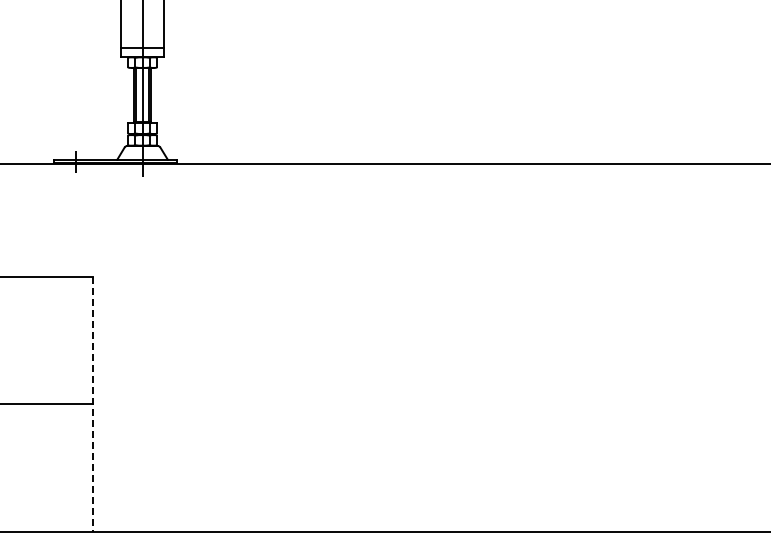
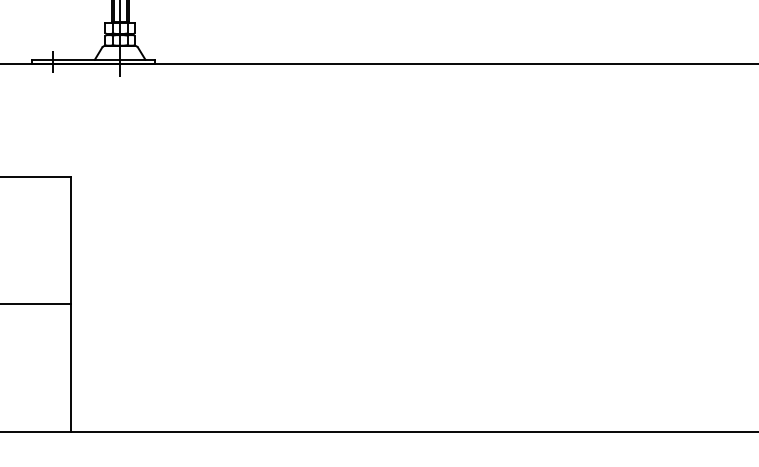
line: (93, 404) -> (71, 304), dashed -> solid

